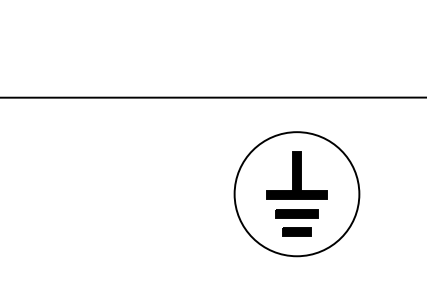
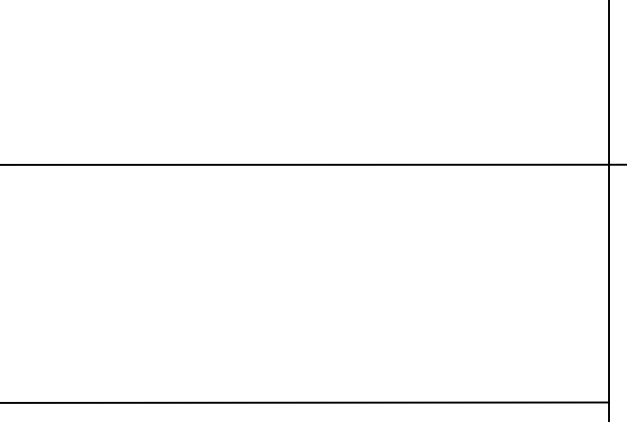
part: (296, 194) -> (391, 274), removed

